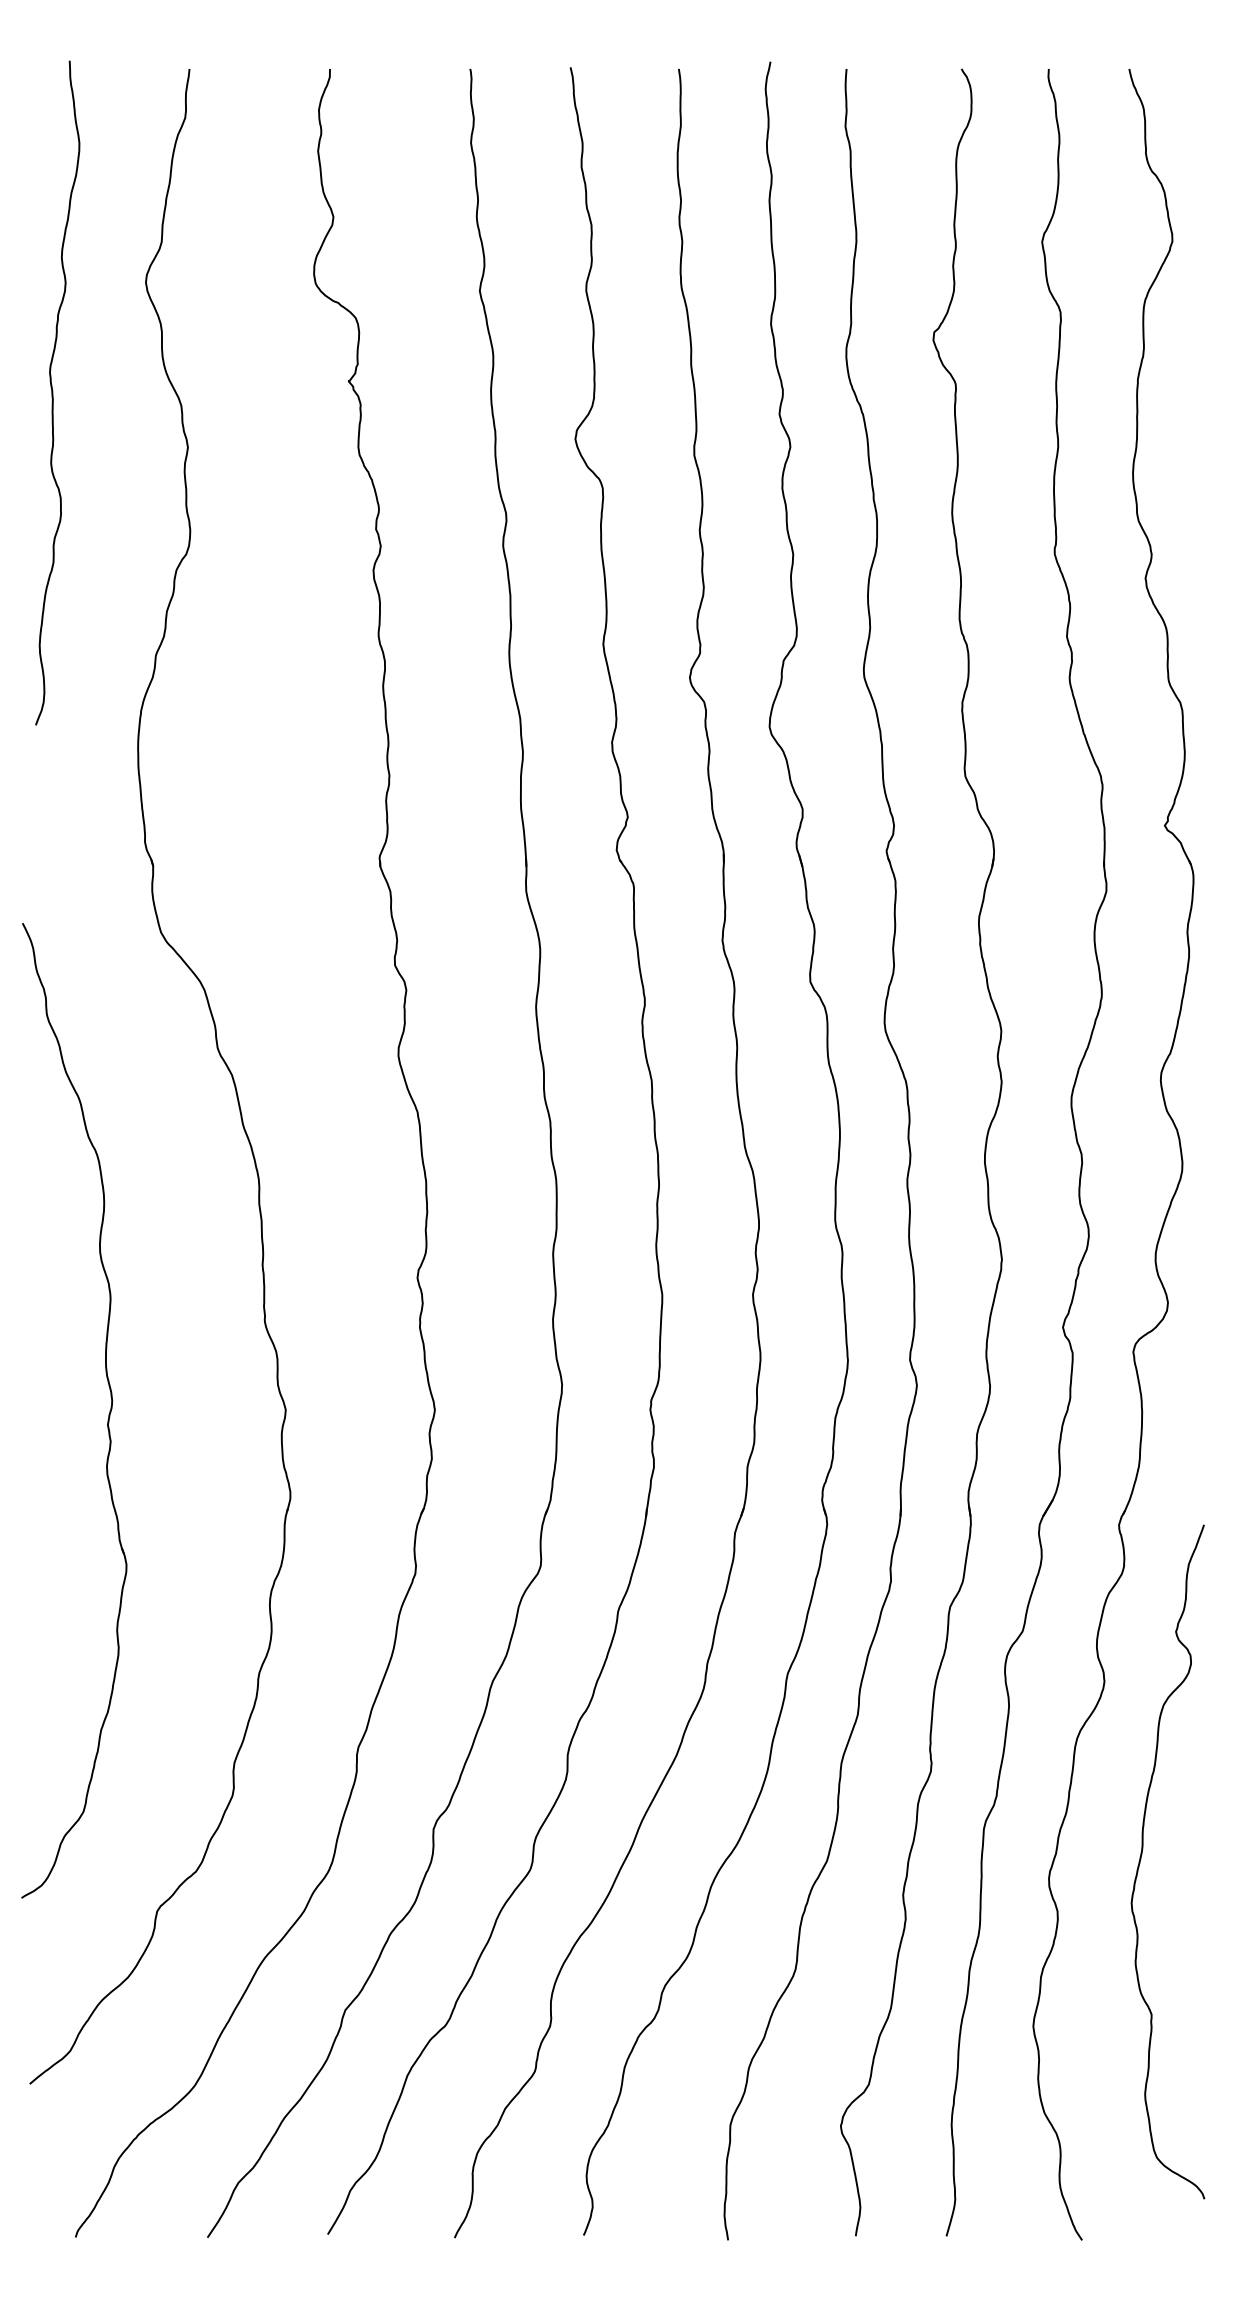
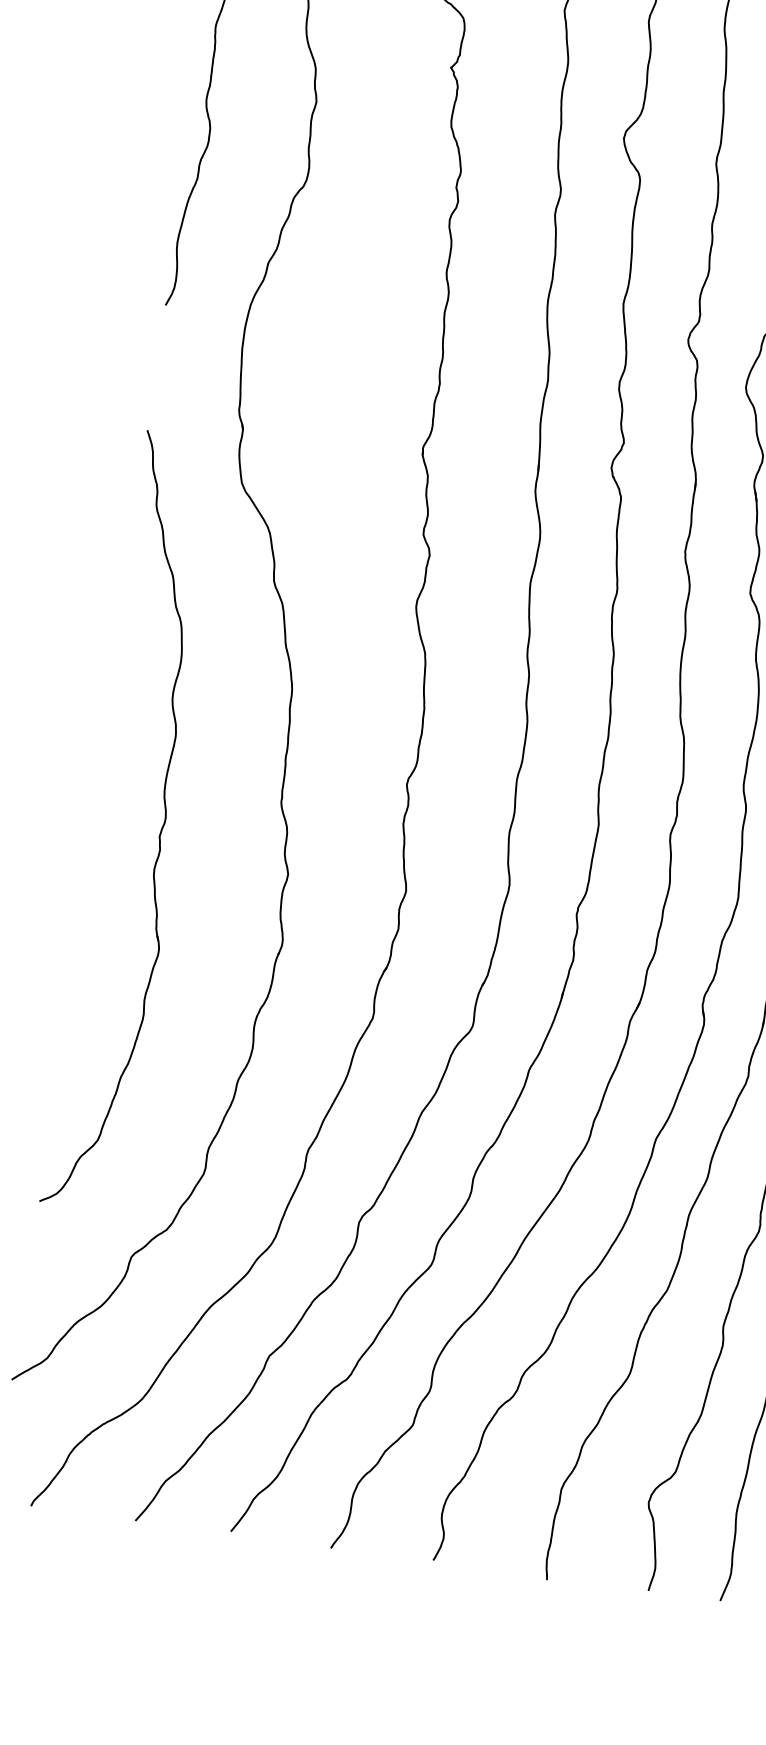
part: (107, 1419) -> (159, 832), moved

